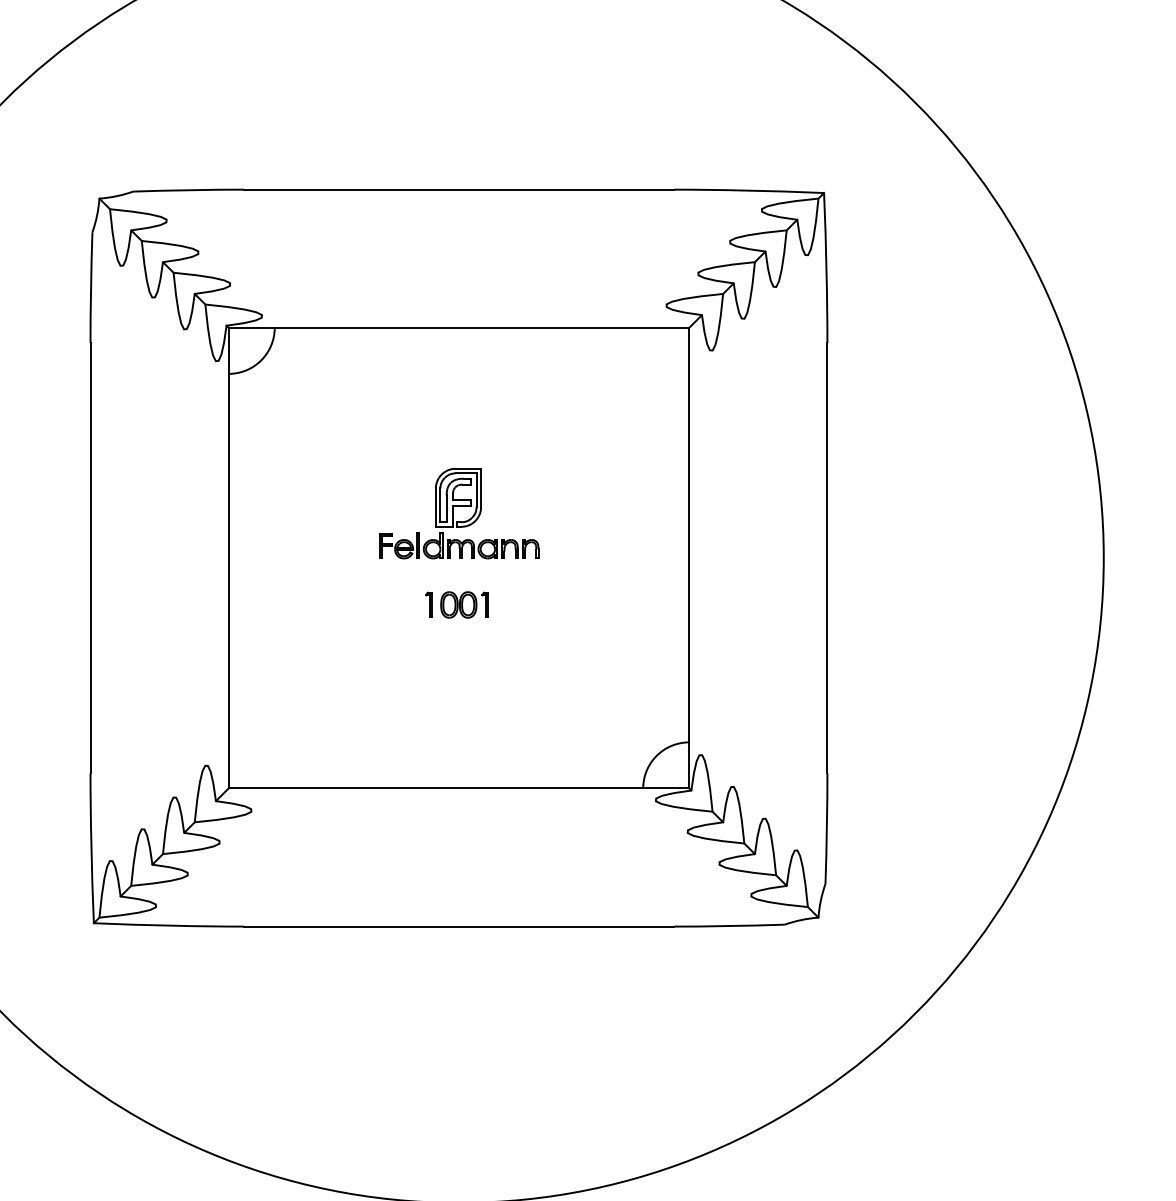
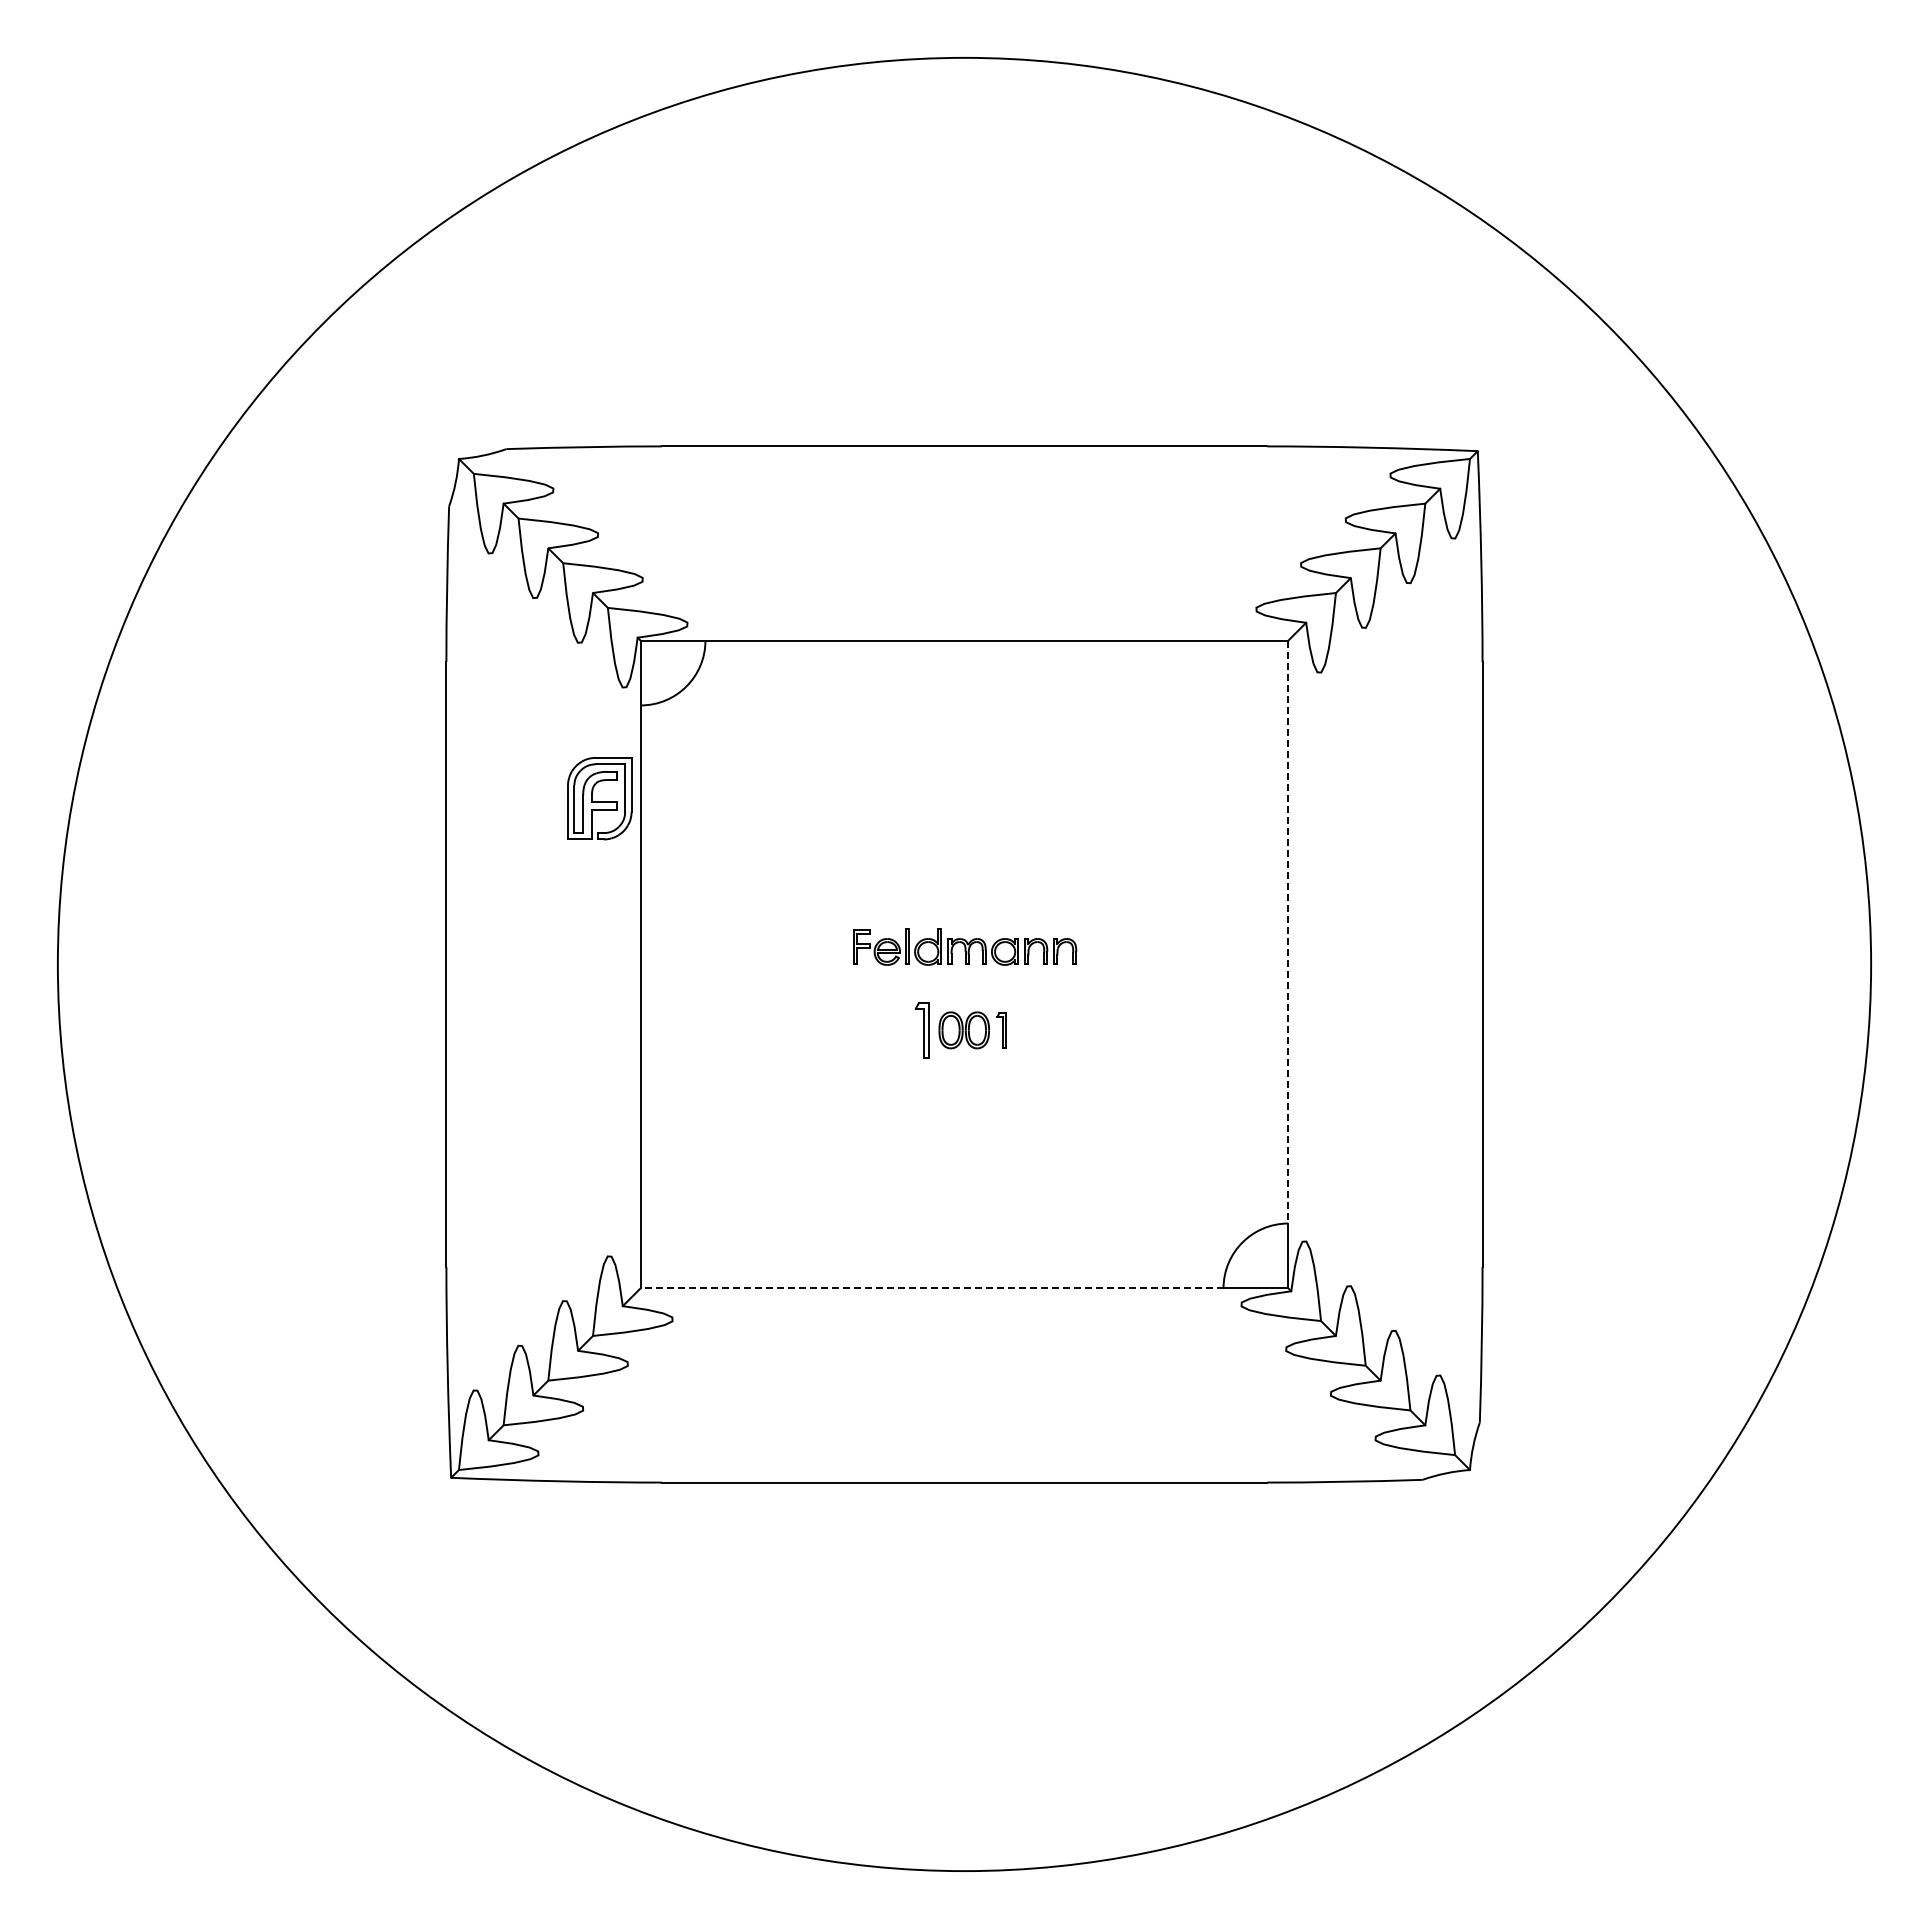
part: (458, 497) -> (599, 798), moved
line: (689, 535) -> (1288, 932), solid -> dashed
part: (429, 605) -> (922, 1030), size x1.6
line: (435, 788) -> (931, 1288), solid -> dashed

